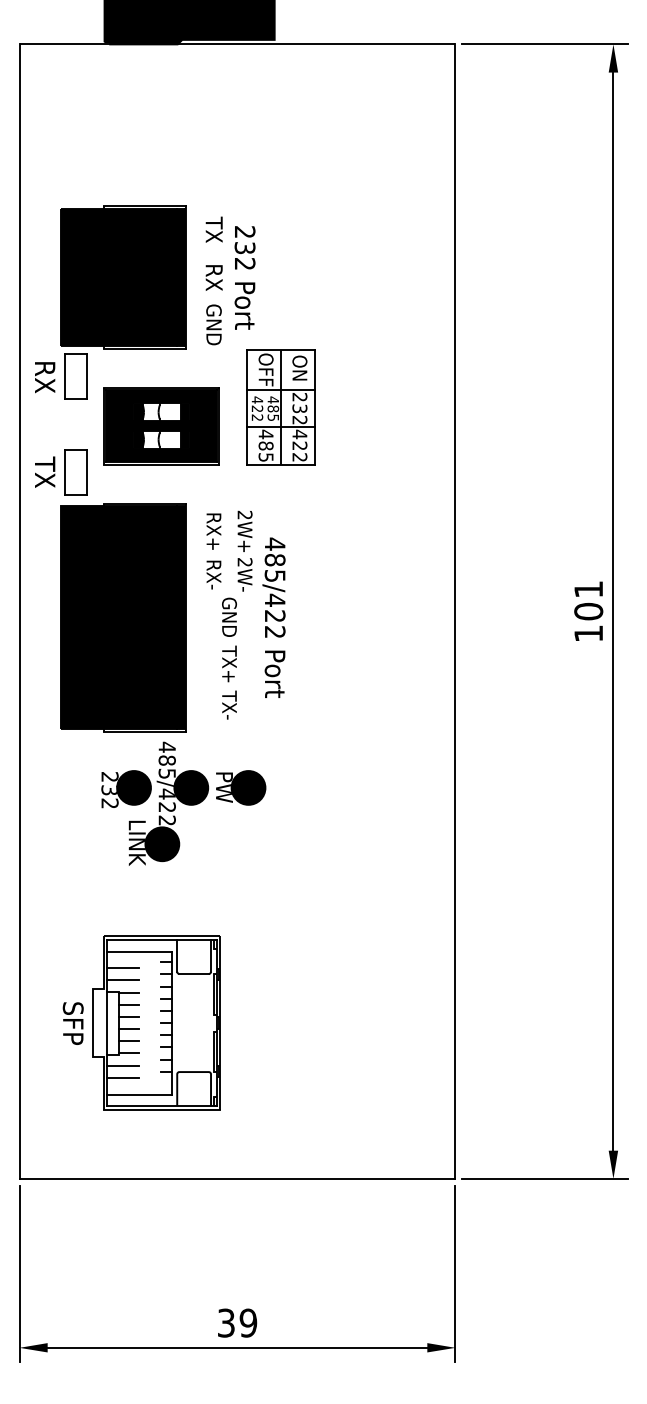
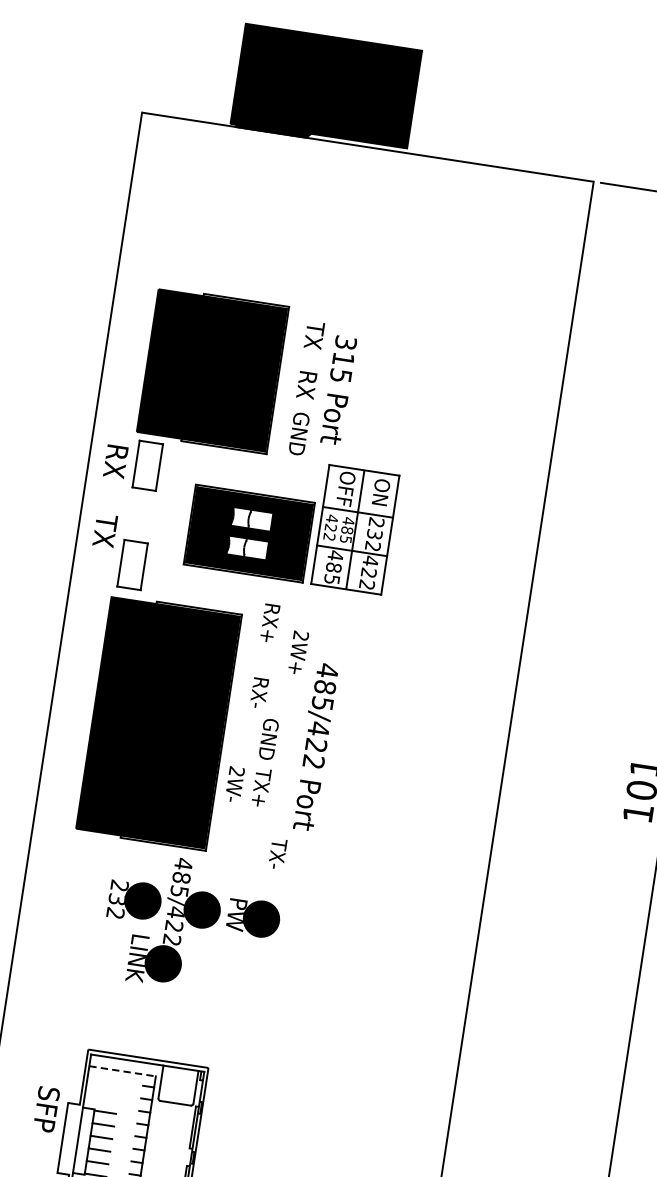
text: (244, 247) -> (342, 358), 232 -> 315
part: (161, 426) -> (249, 534), moved
text: (45, 471) -> (105, 530), moved
text: (213, 531) -> (269, 623), moved
text: (244, 574) -> (234, 784), moved
text: (229, 704) -> (277, 853), moved
line: (139, 951) -> (122, 1071), solid -> dashed
line: (123, 968) -> (103, 1086), removed
line: (123, 980) -> (101, 1098), removed
text: (72, 1023) -> (45, 1109), moved

